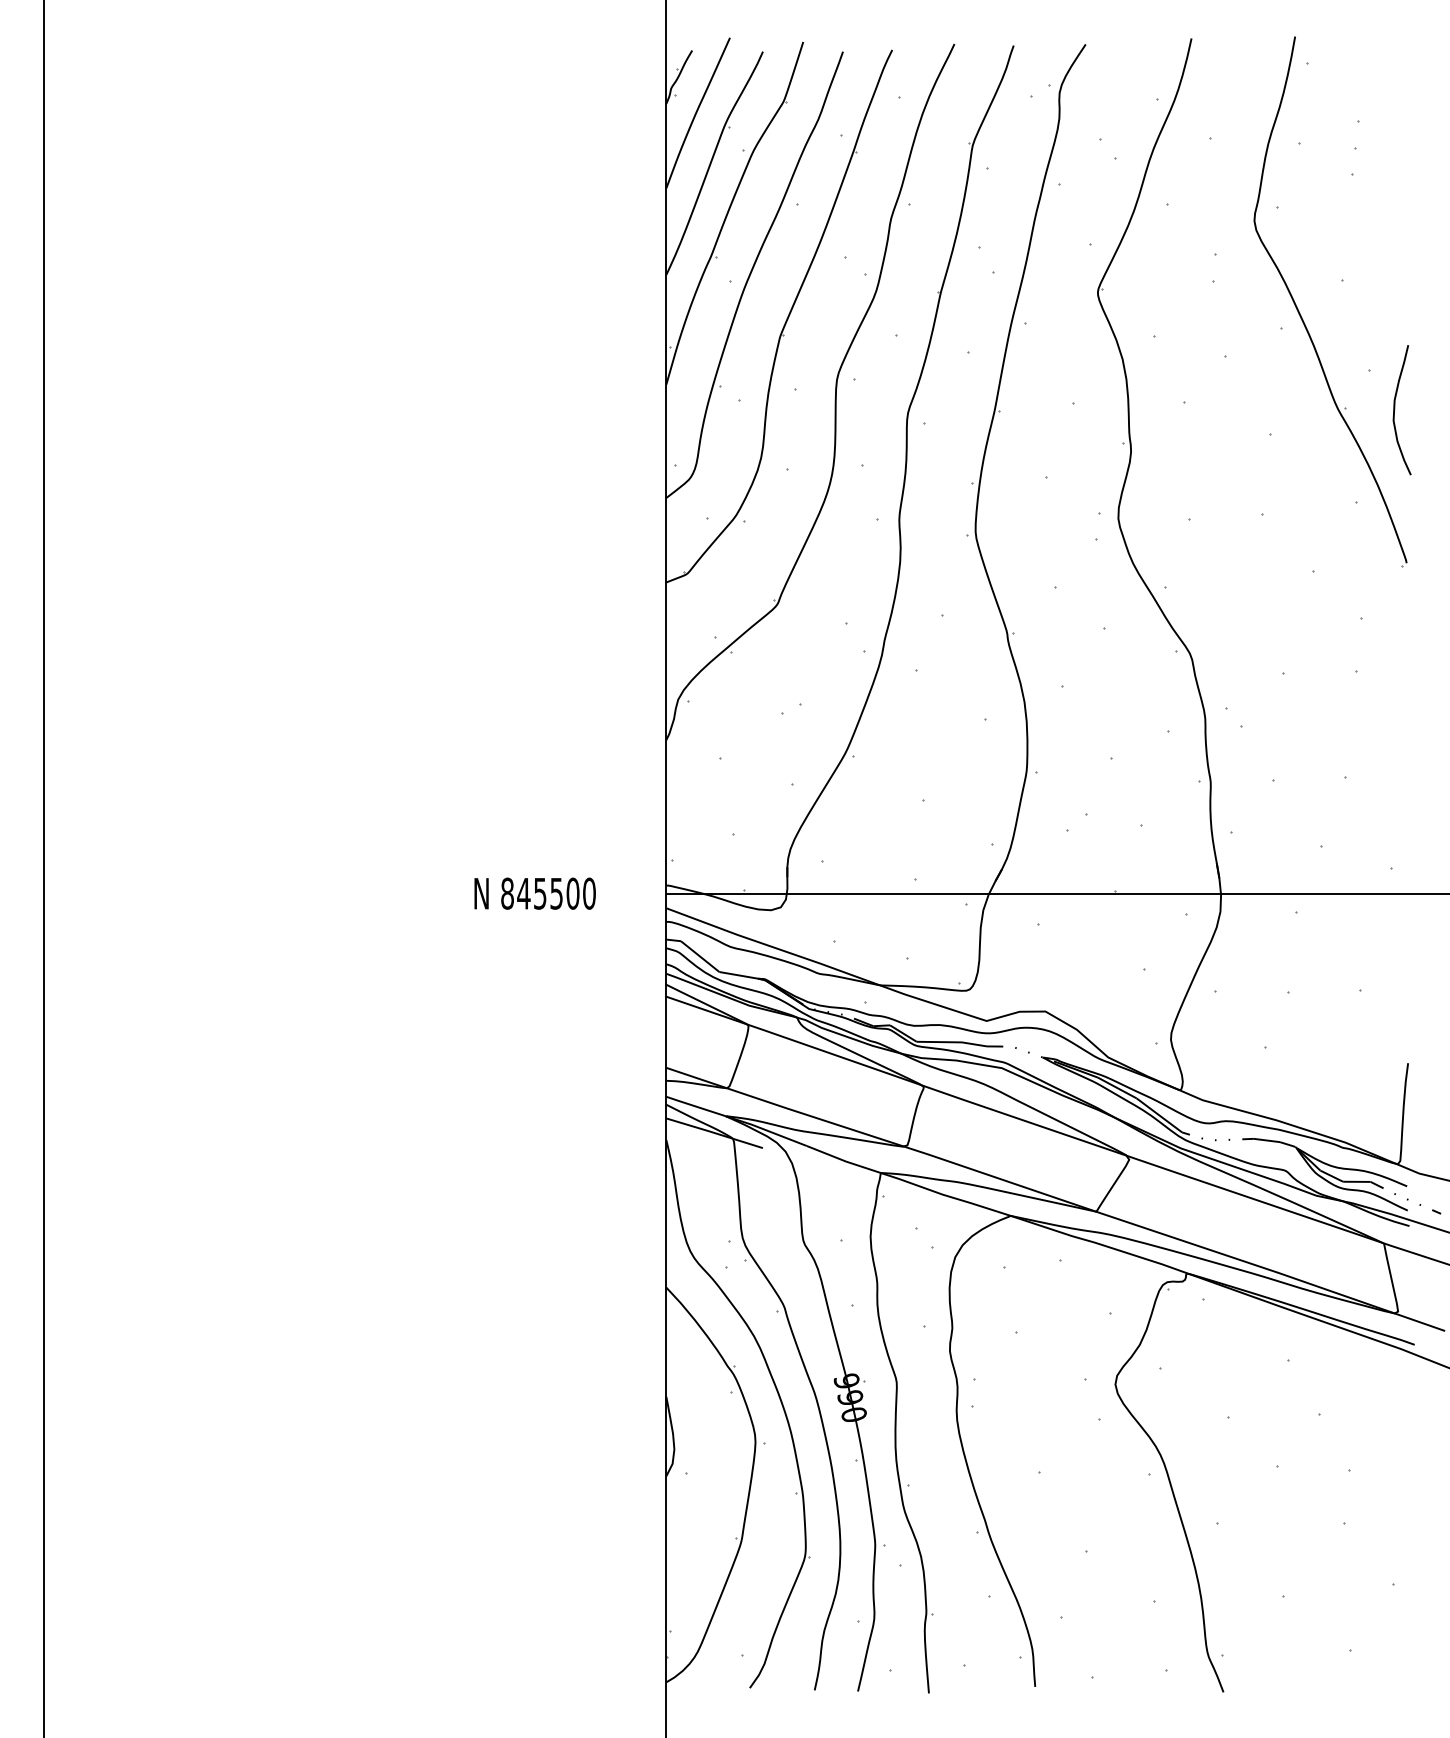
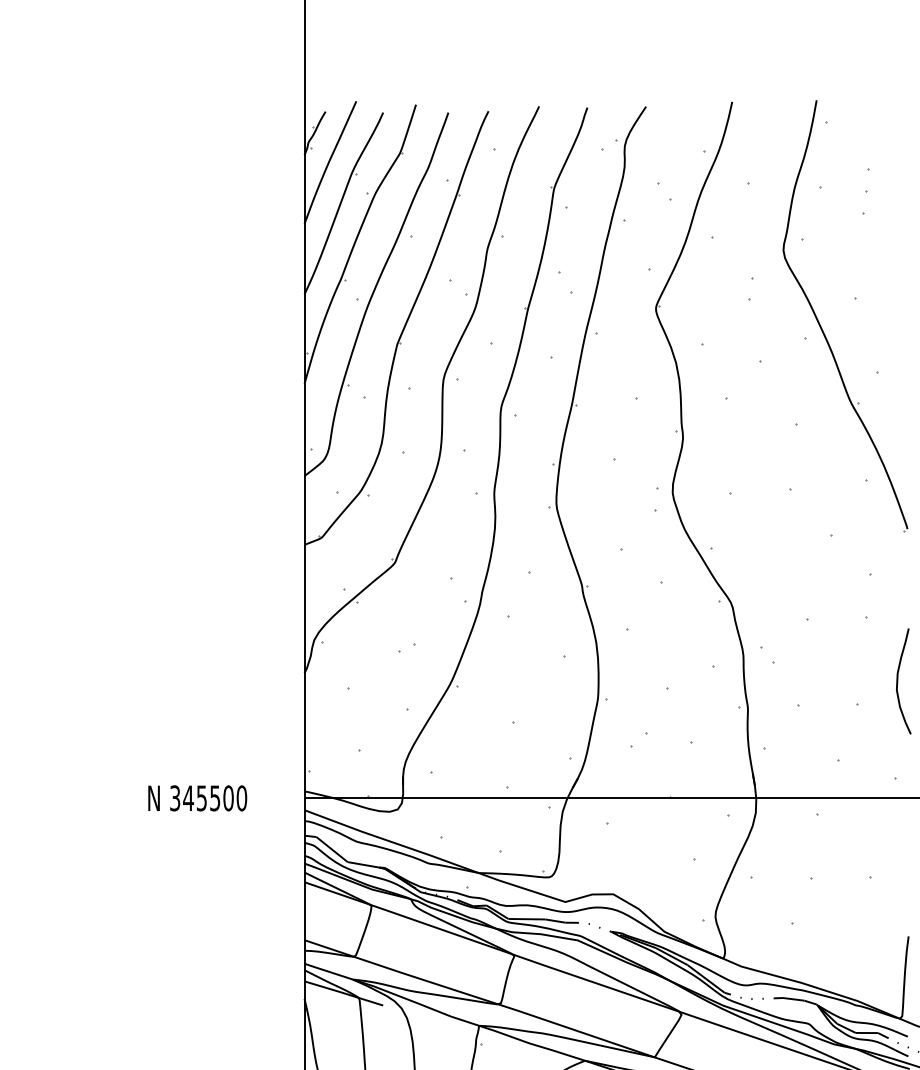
curve: (1395, 409) -> (898, 680), moved
text: (507, 893) -> (175, 798), 845500 -> 345500

